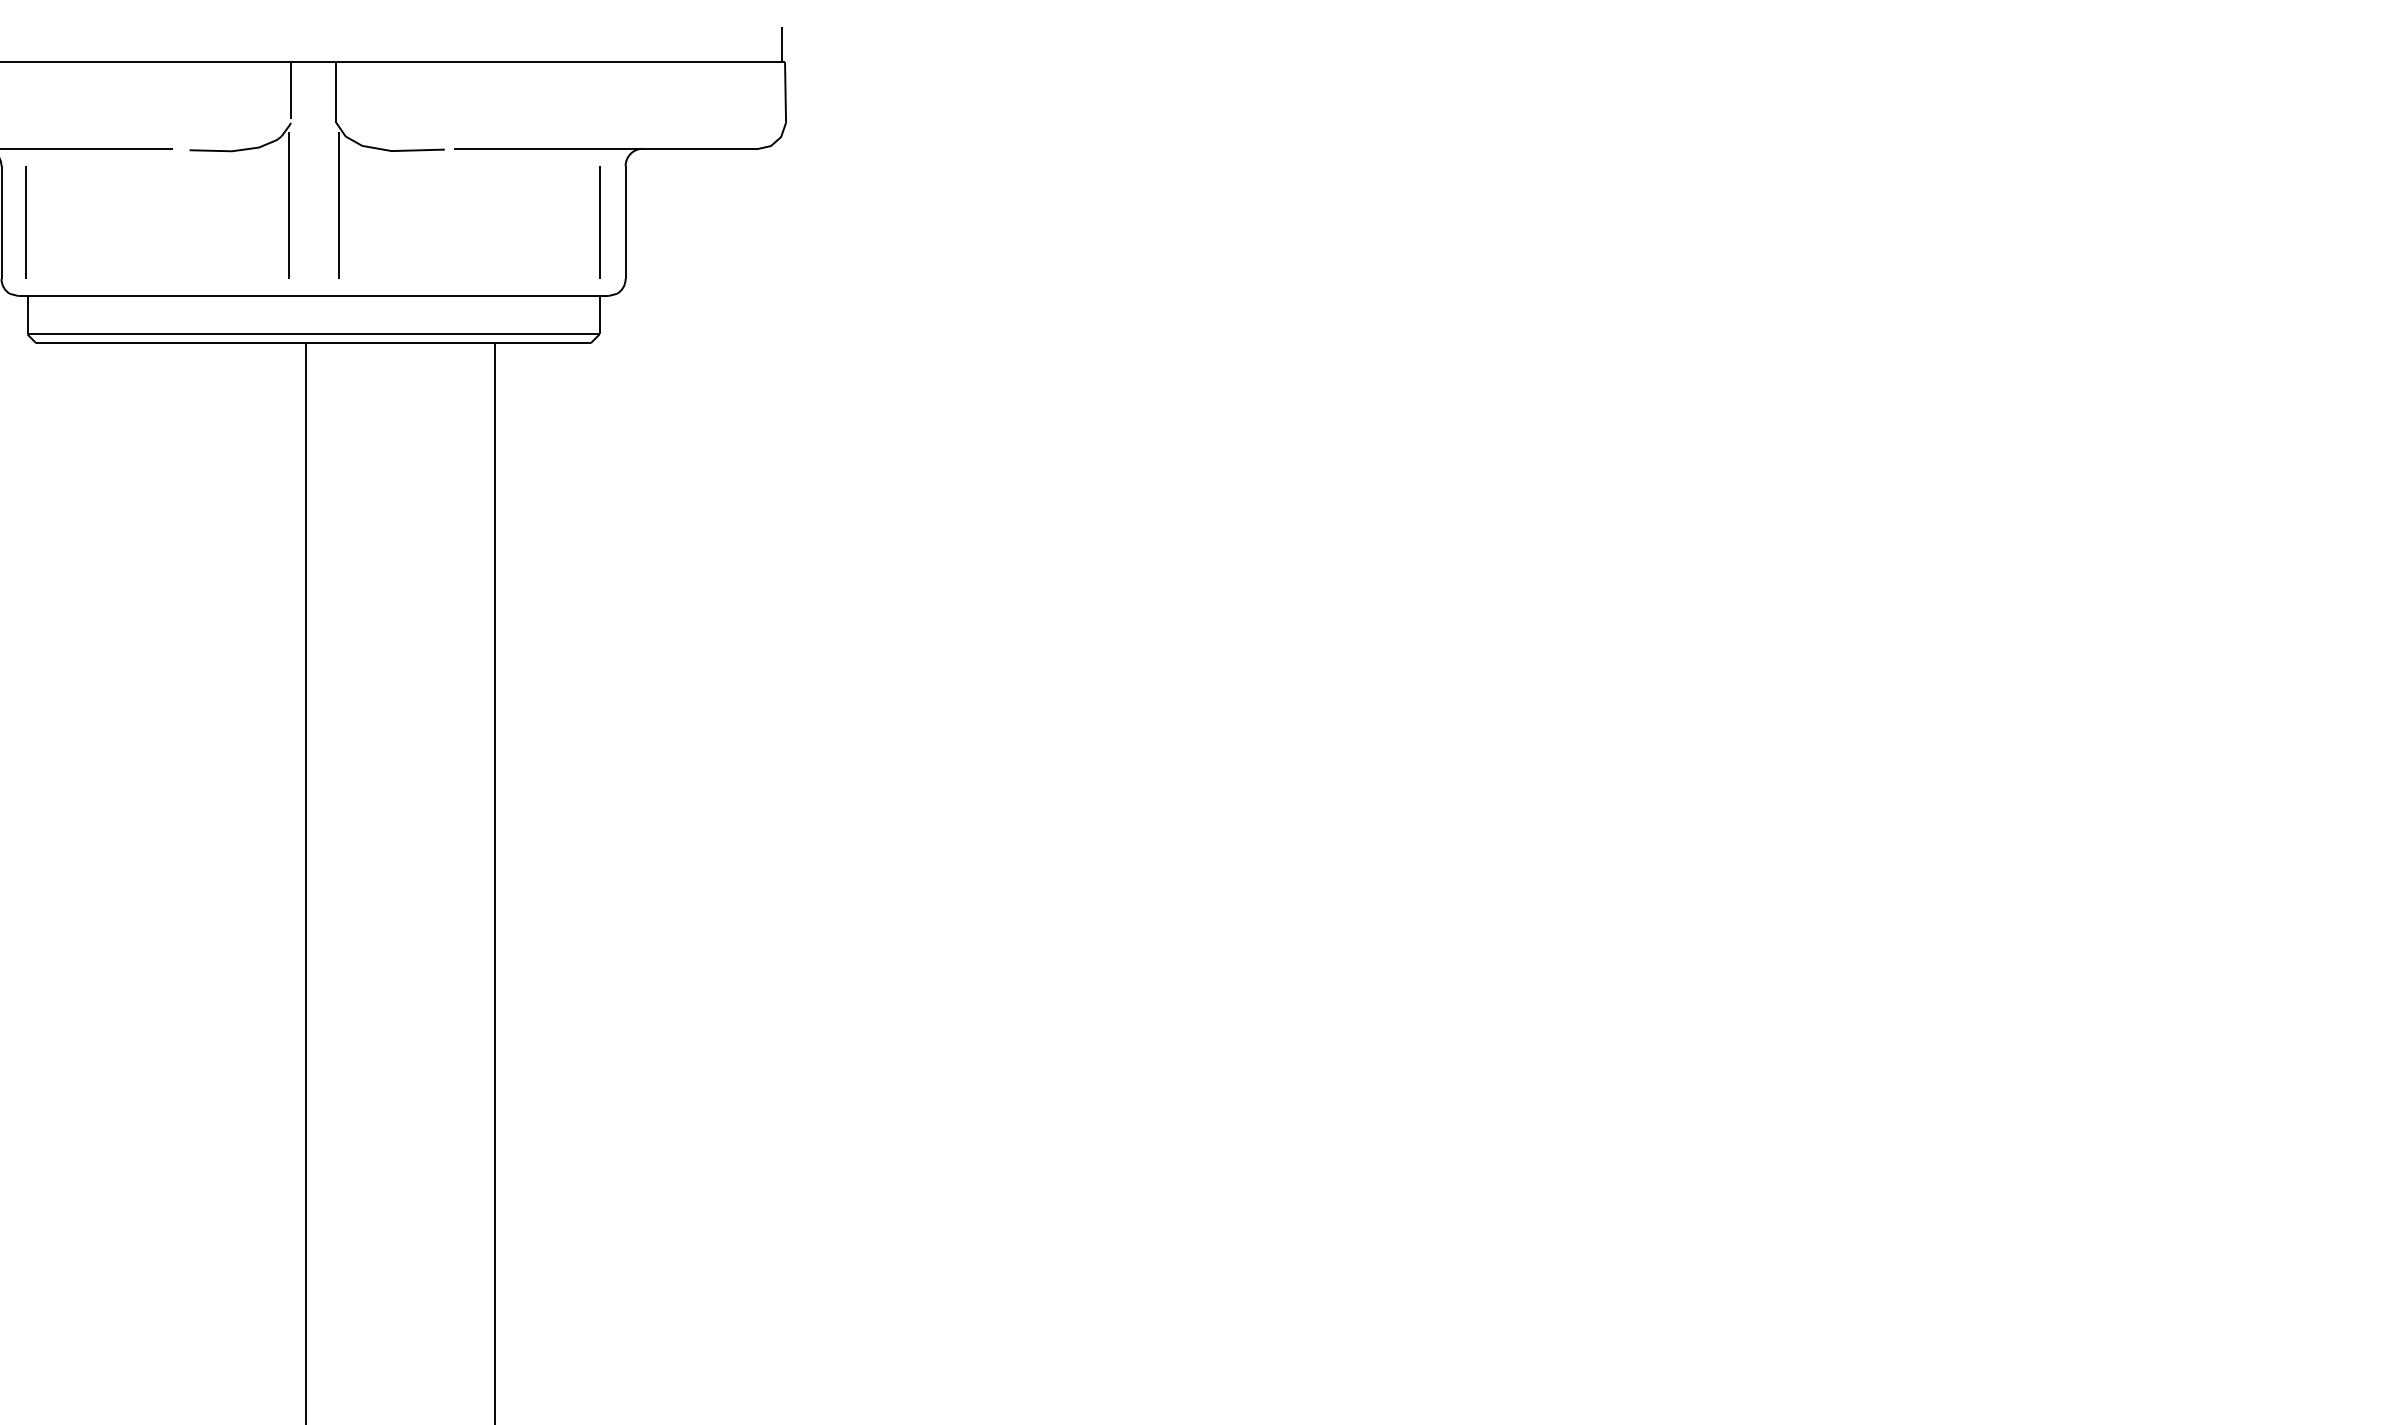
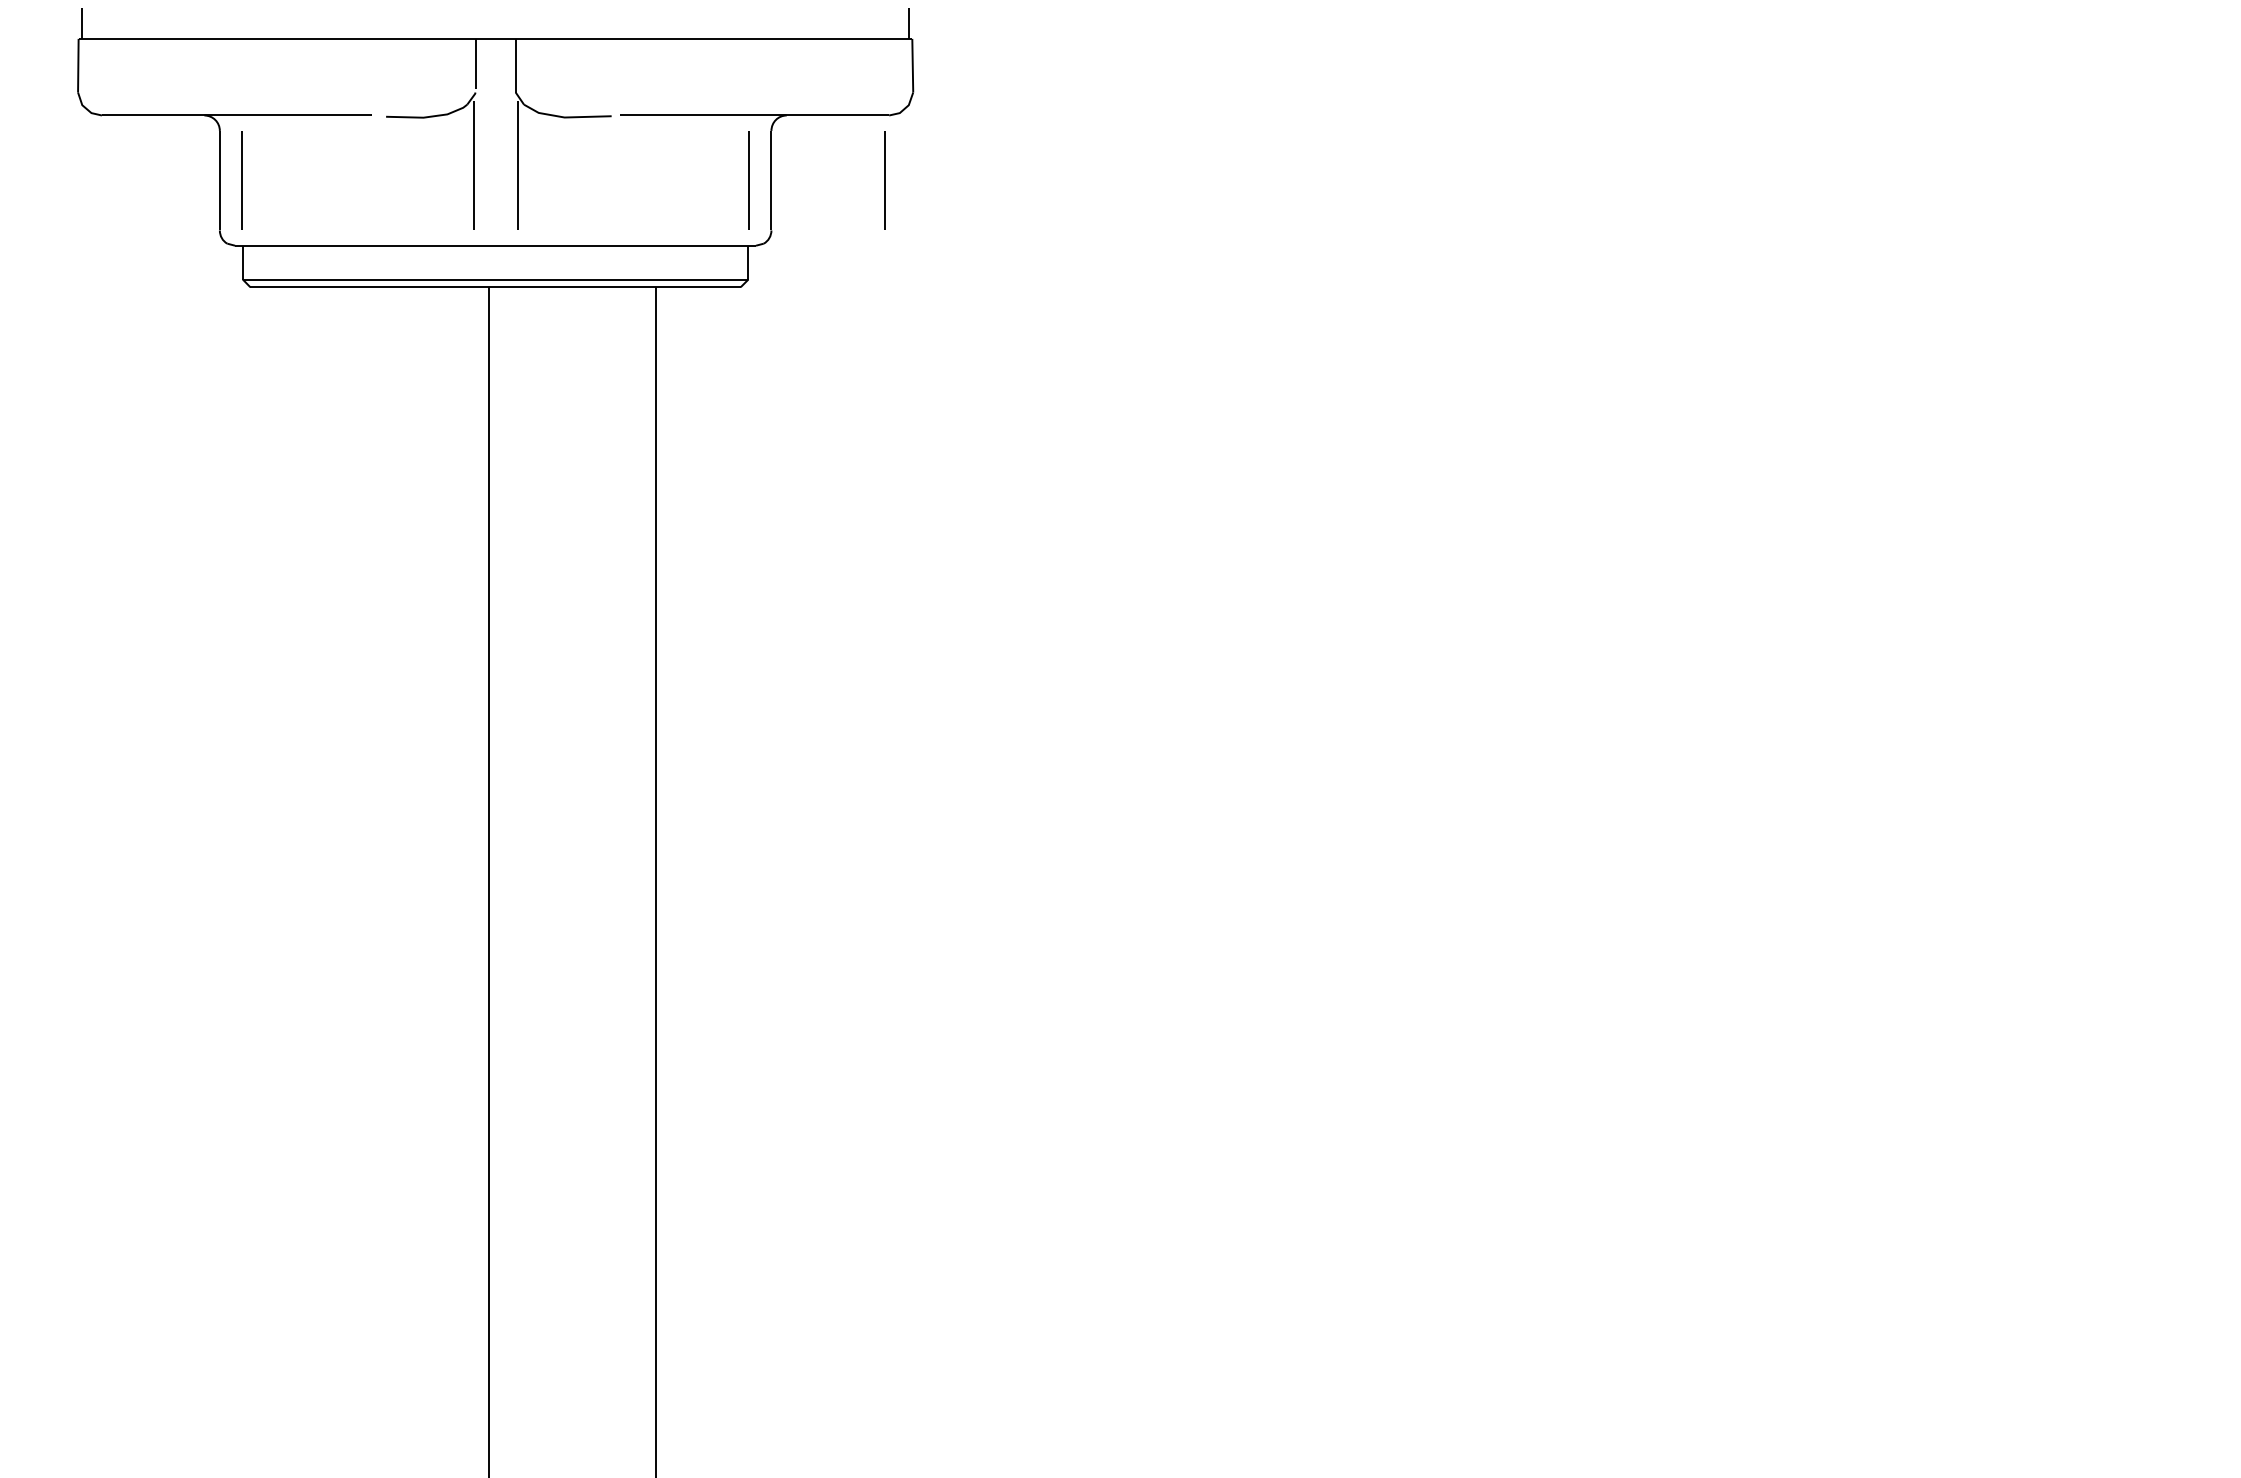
line: (753, 222) -> (884, 180), added

